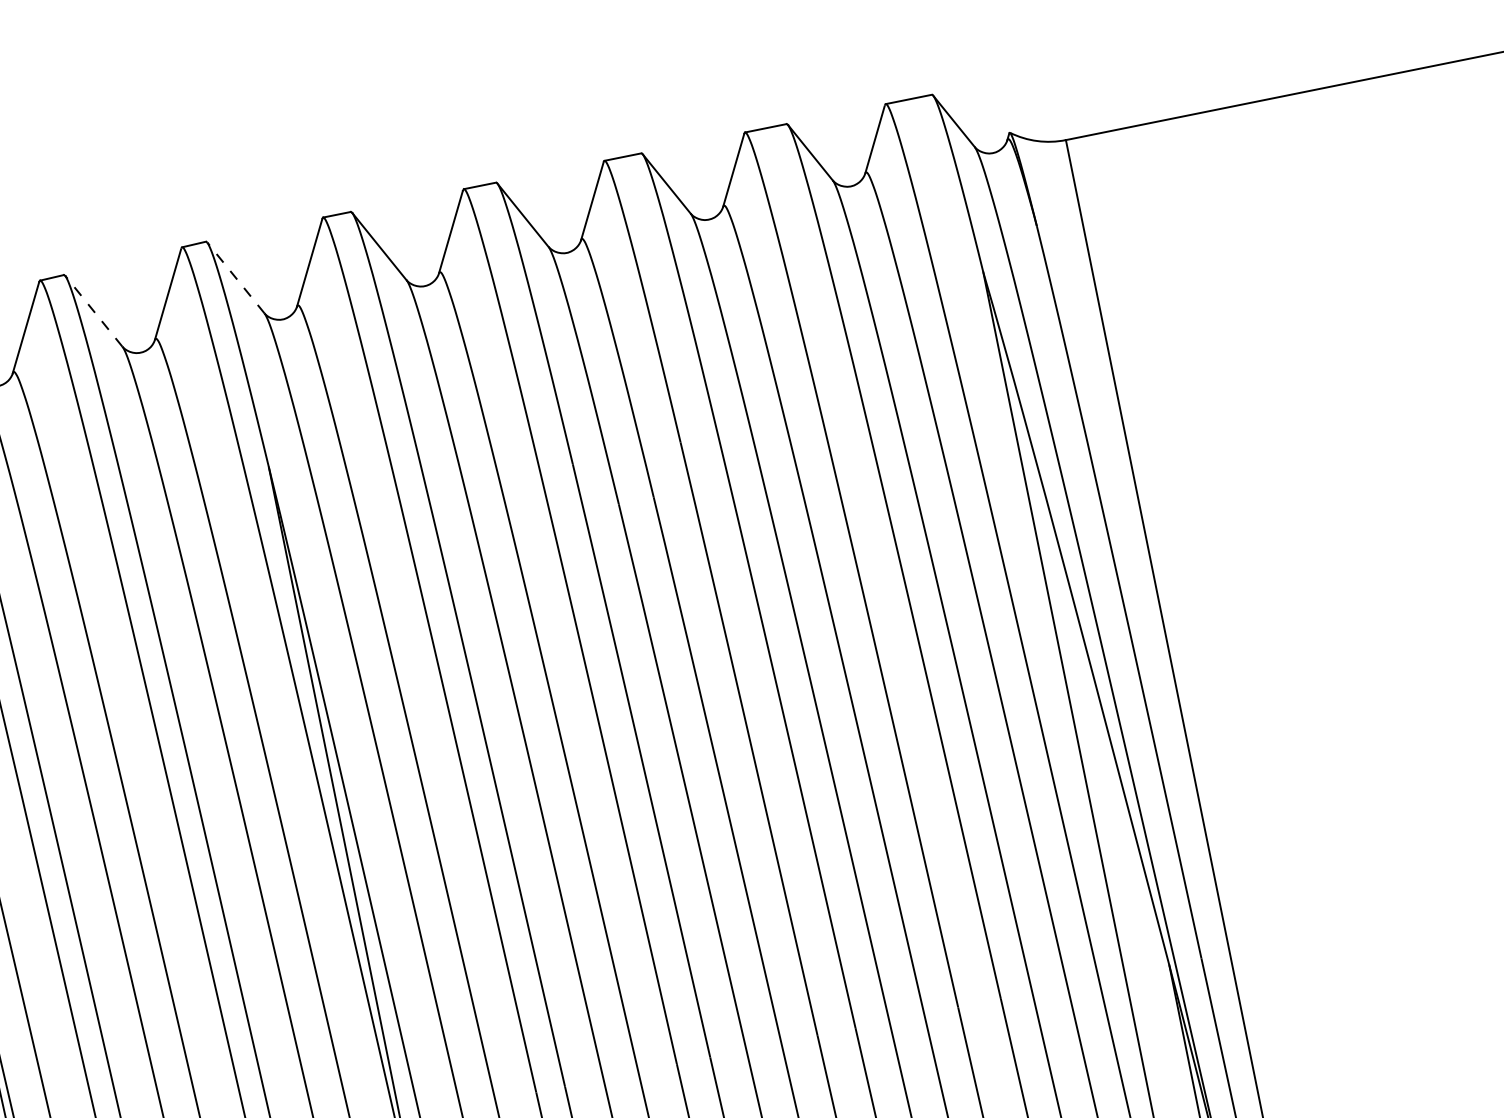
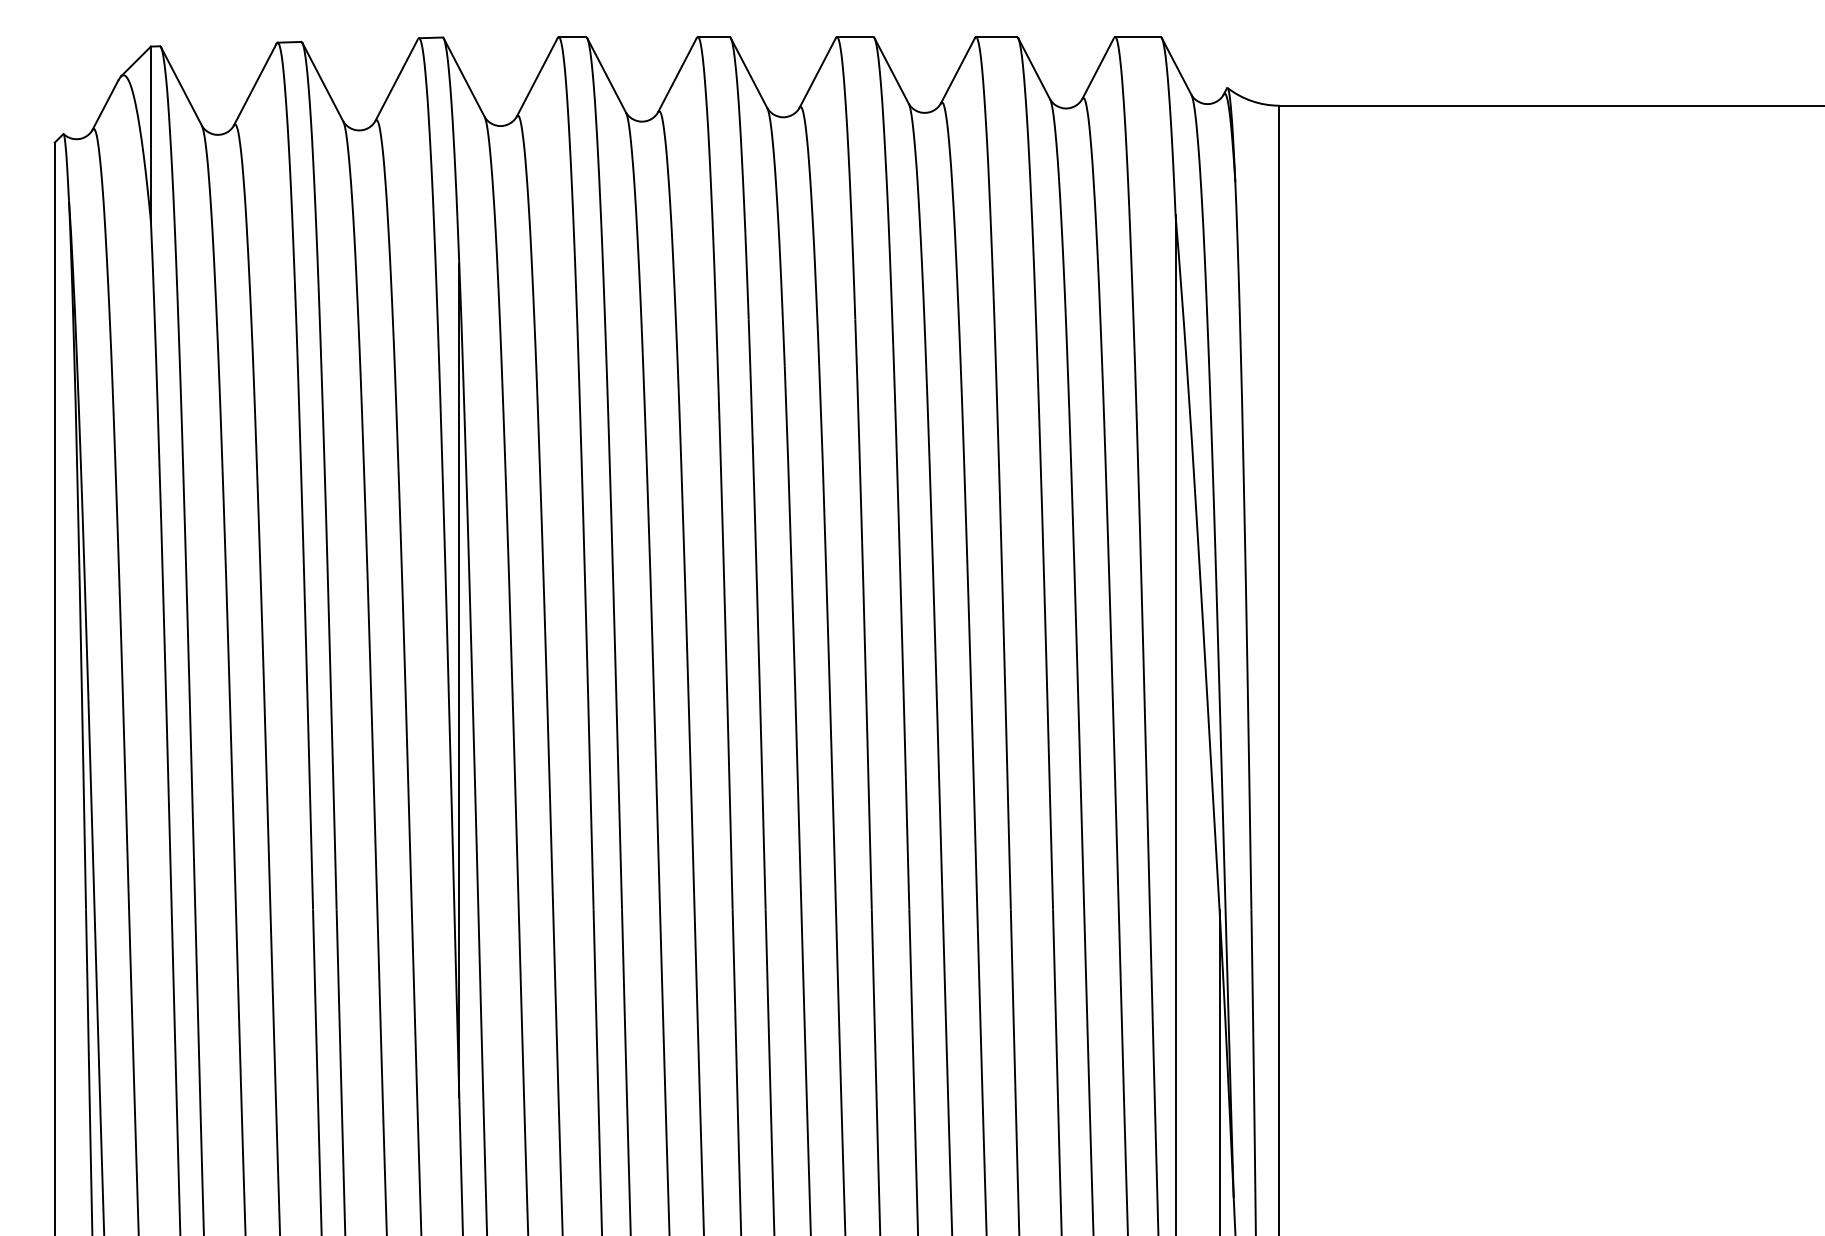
line: (236, 277) -> (464, 77), dashed -> solid
line: (93, 310) -> (322, 81), dashed -> solid

